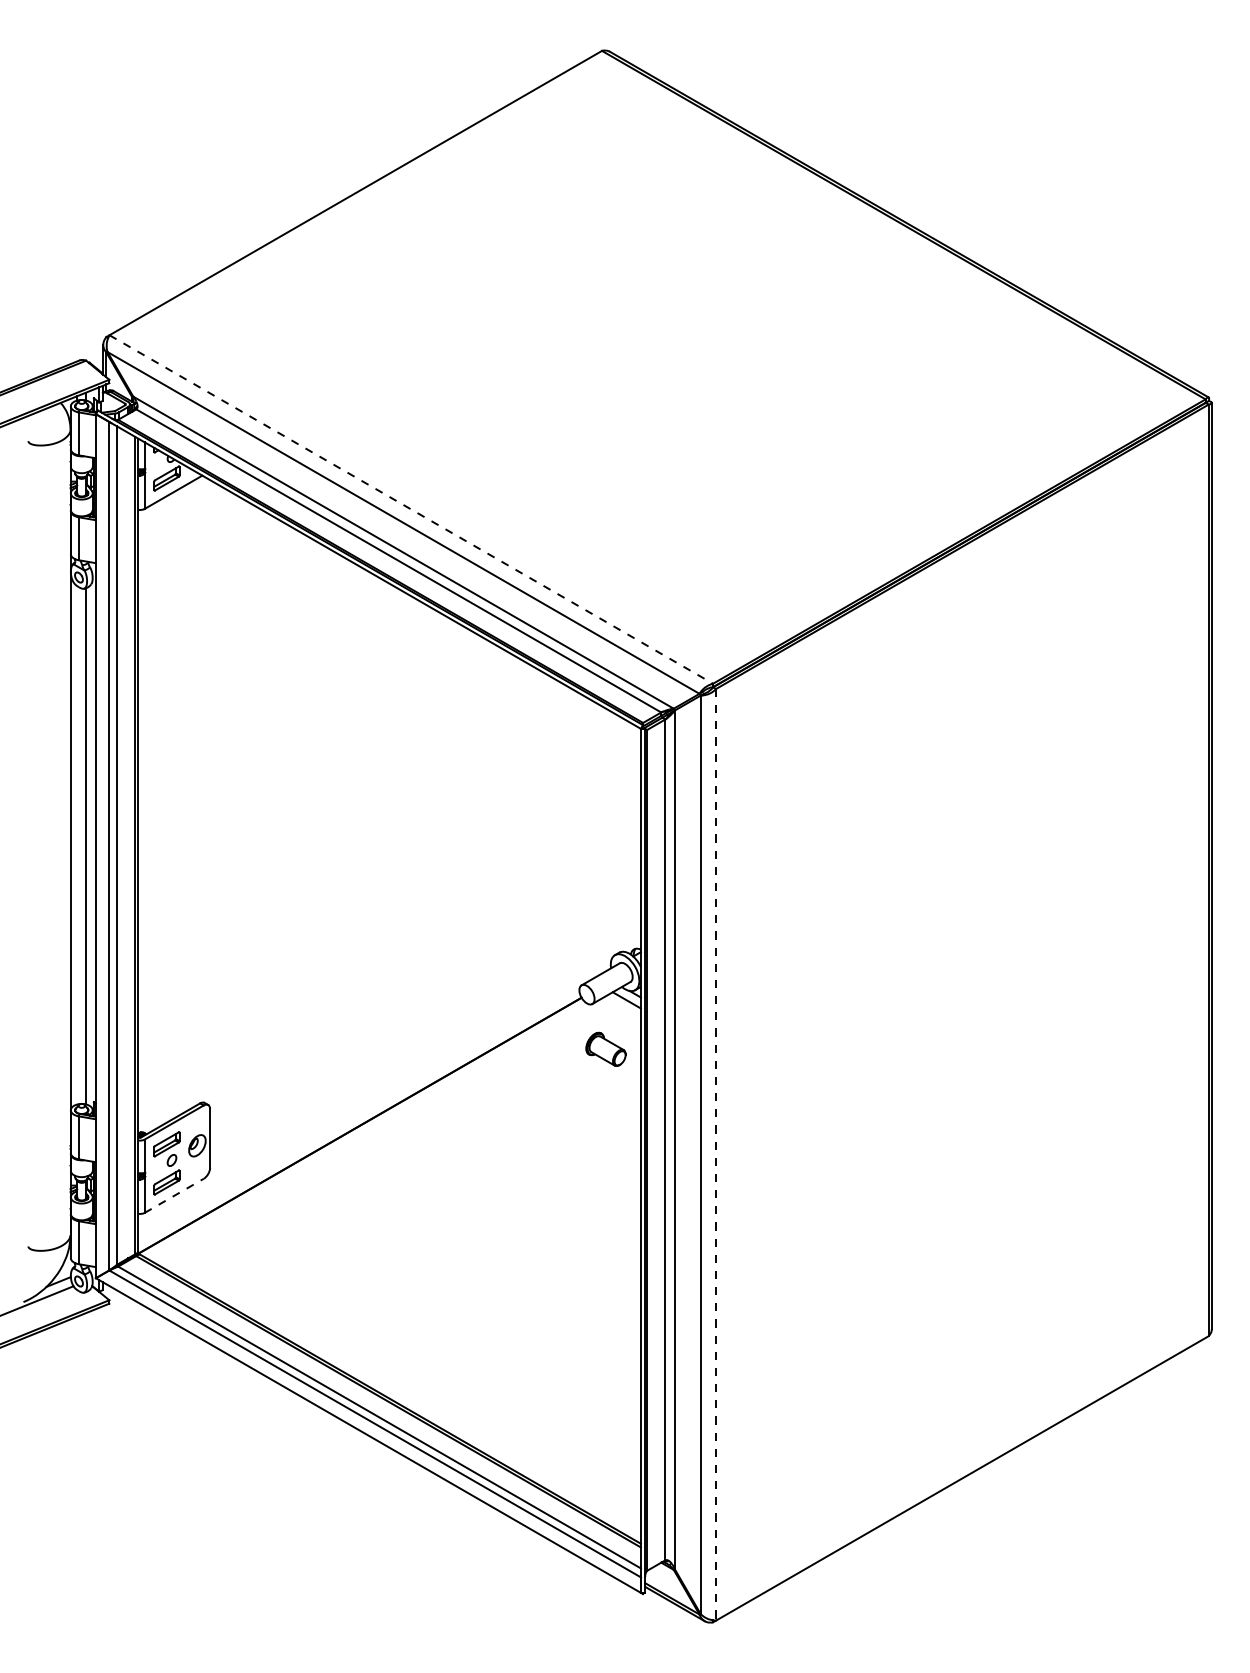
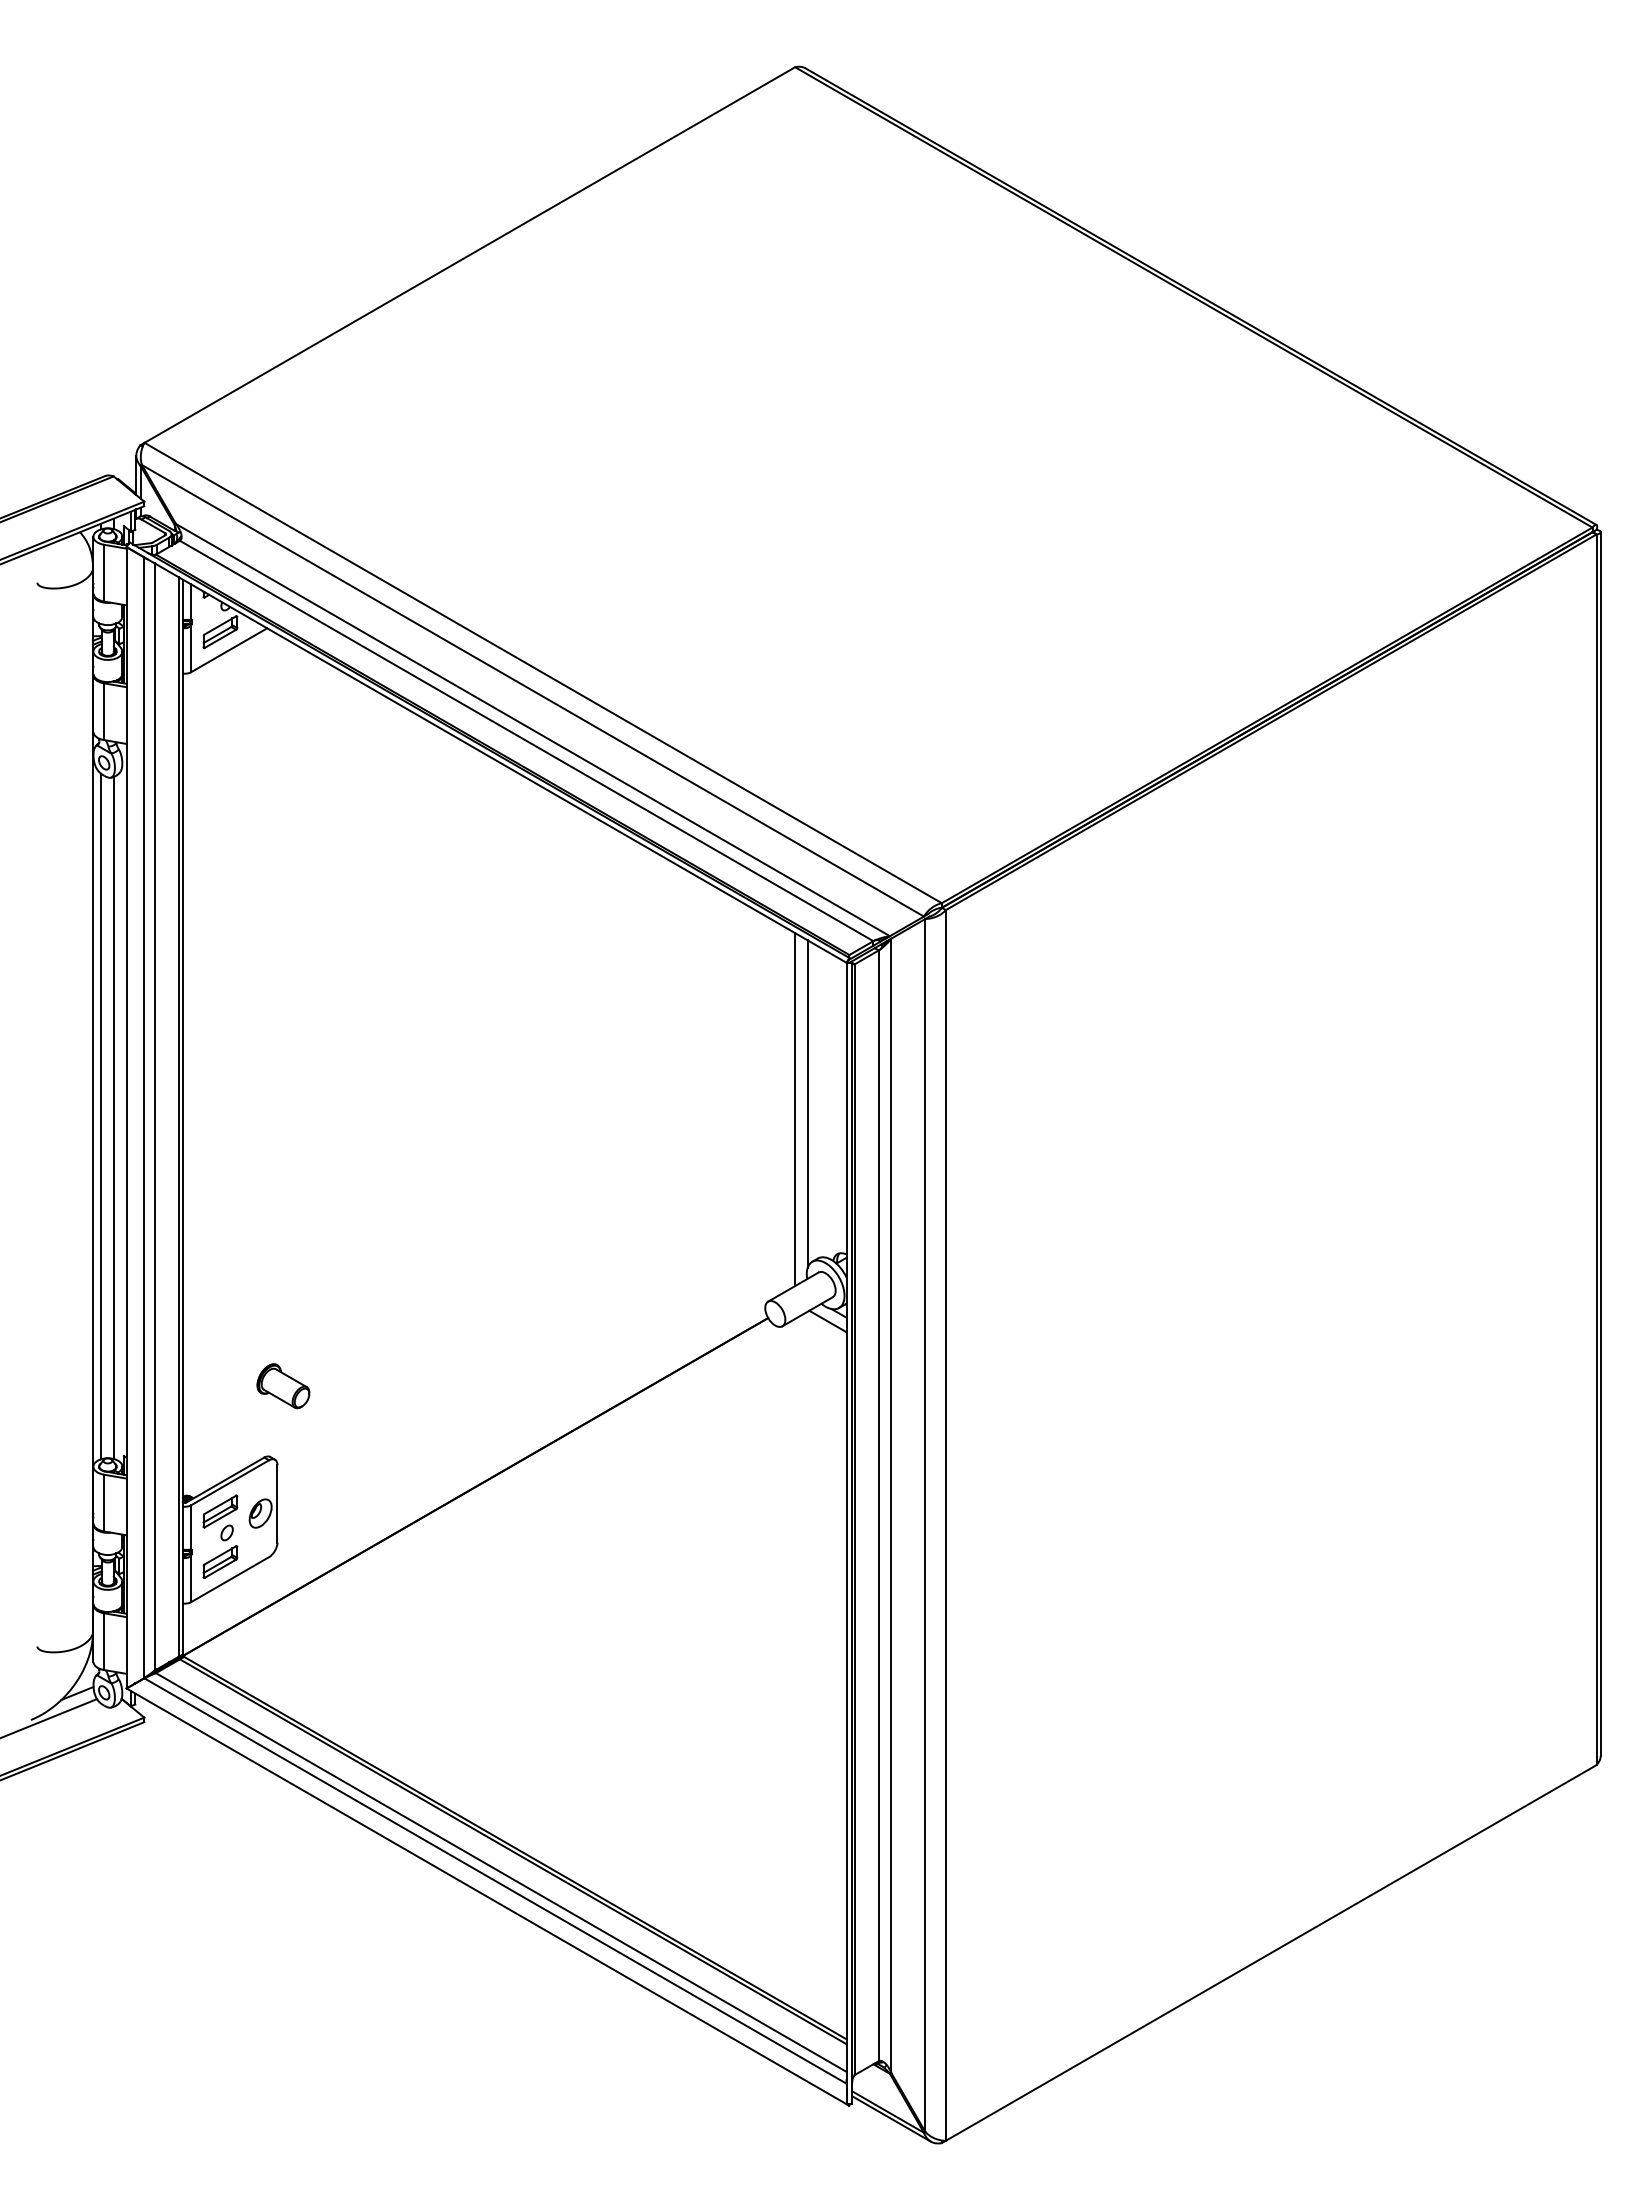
line: (411, 509) -> (543, 673), dashed -> solid
line: (611, 835) -> (807, 1103), added
line: (602, 839) -> (795, 1109), added
line: (76, 845) -> (101, 1116), added
part: (606, 1049) -> (283, 1386), moved
line: (715, 1154) -> (945, 1525), dashed -> solid
line: (174, 1195) -> (230, 1579), dashed -> solid

